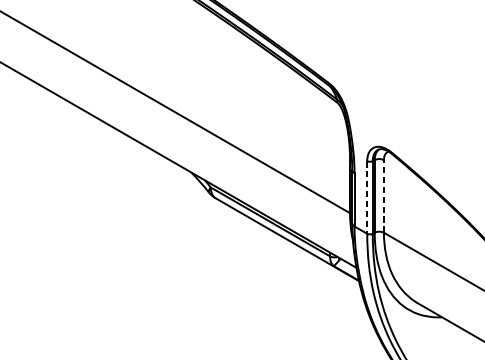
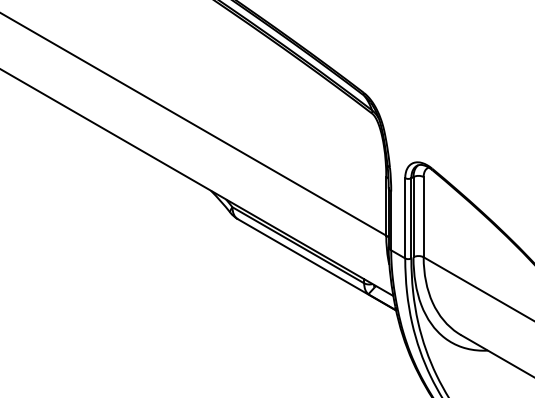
line: (383, 195) -> (423, 216), dashed -> solid
line: (367, 197) -> (405, 218), dashed -> solid

